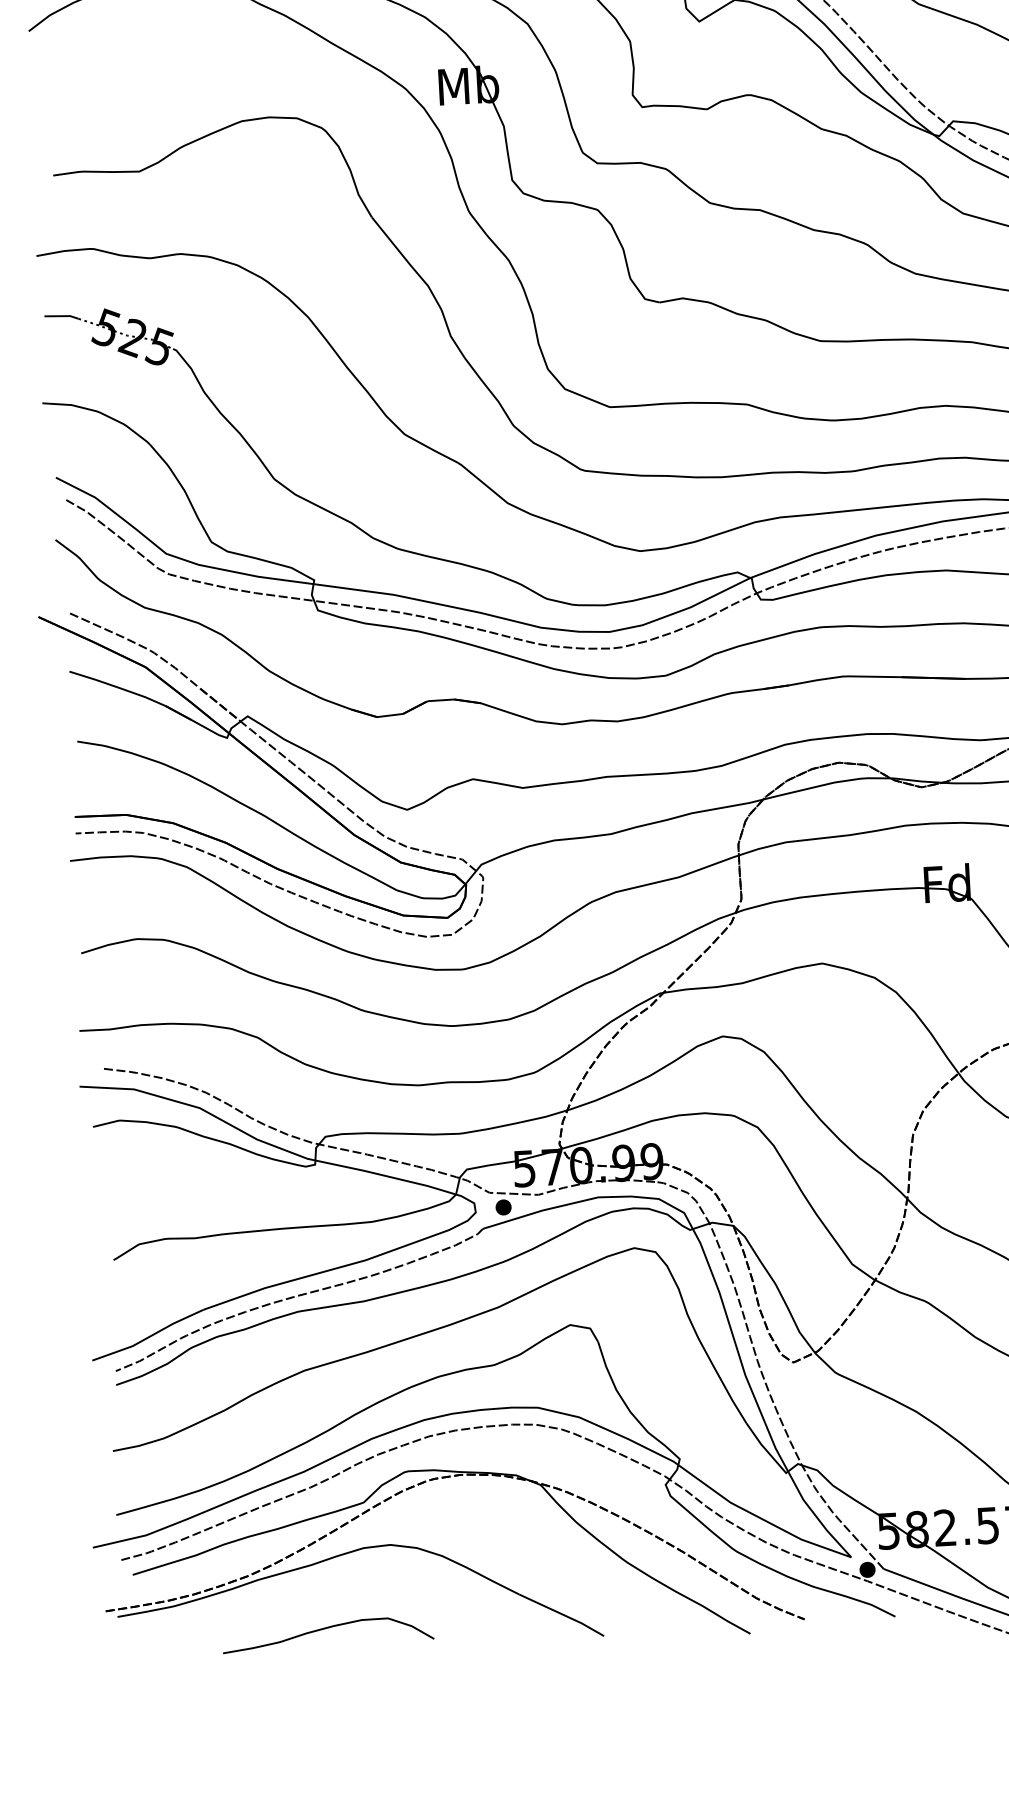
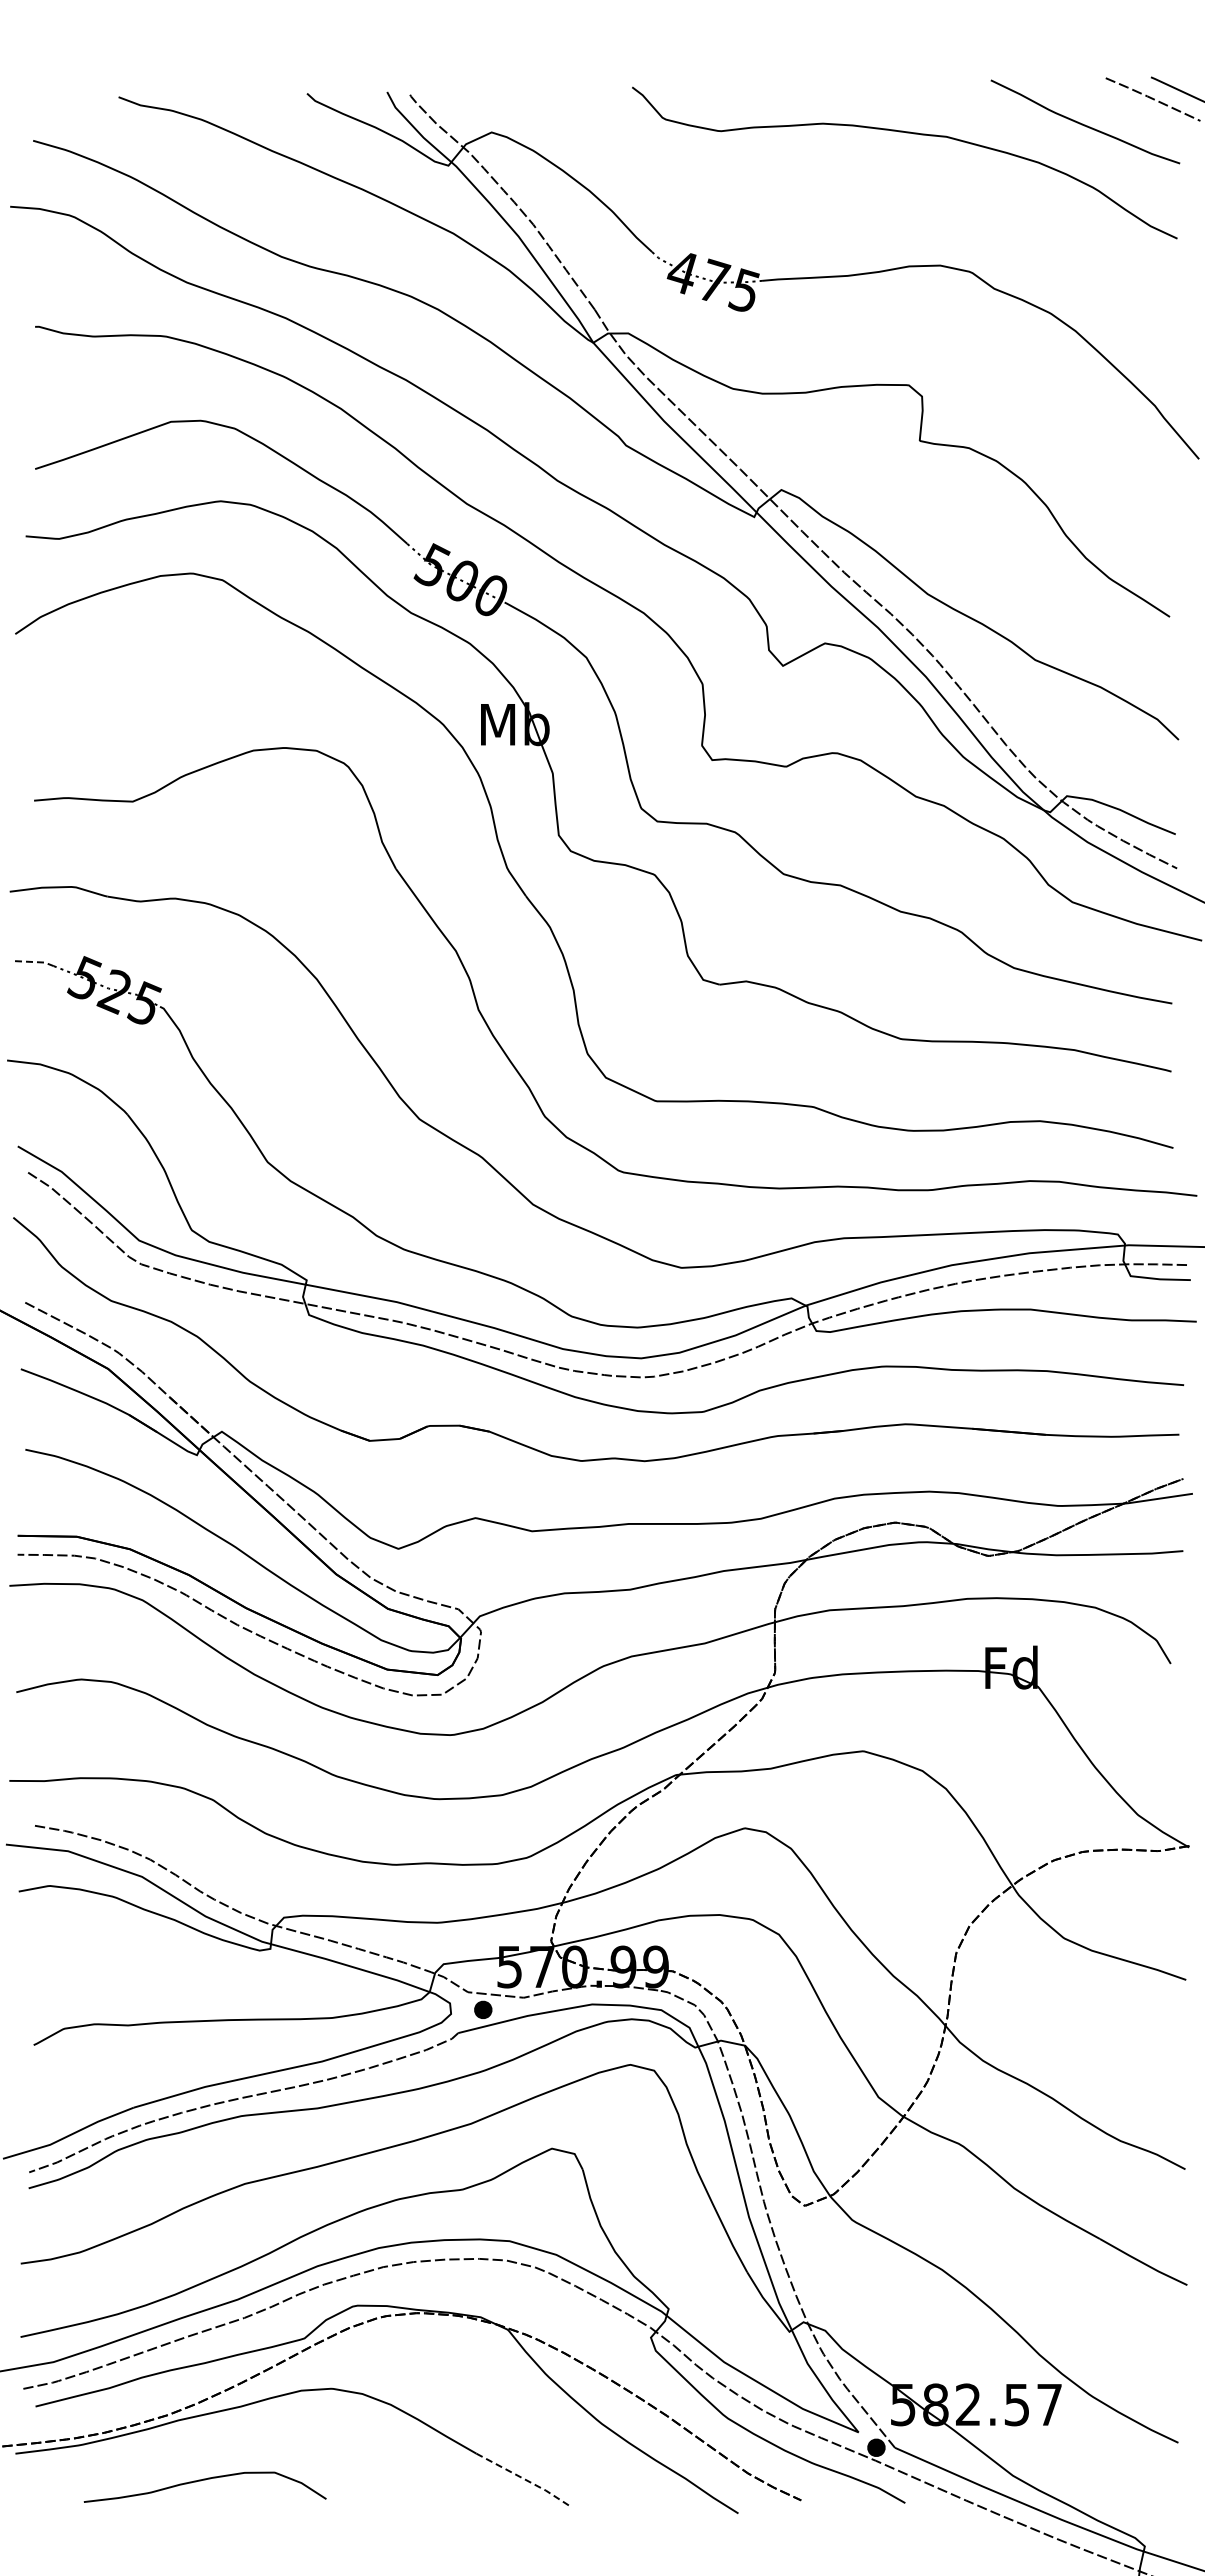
line: (62, 316) -> (35, 962), solid -> dashed
line: (562, 1614) -> (524, 2479), solid -> dashed
curve: (324, 1629) -> (201, 2481), moved

